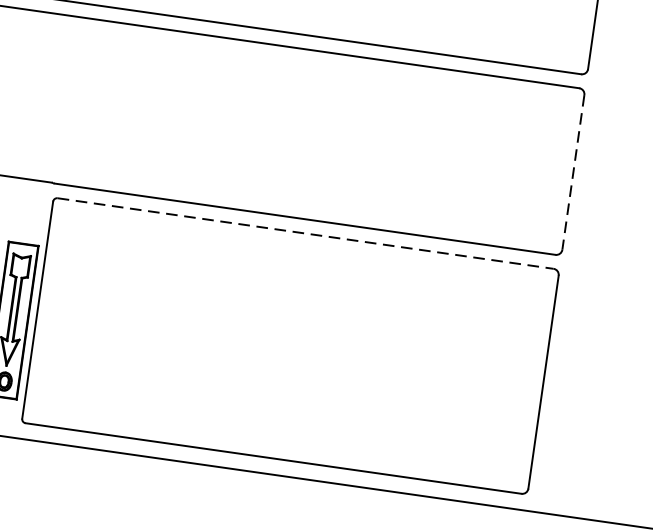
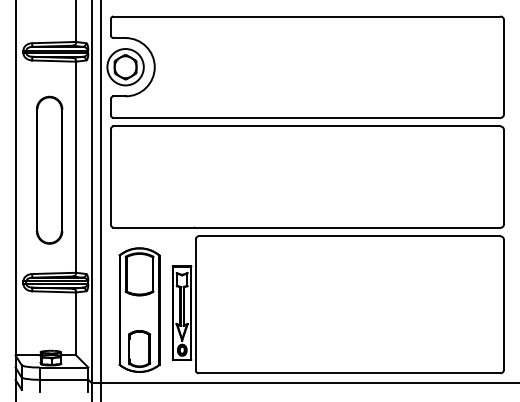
line: (574, 173) -> (504, 177), dashed -> solid
line: (305, 233) -> (349, 236), dashed -> solid

